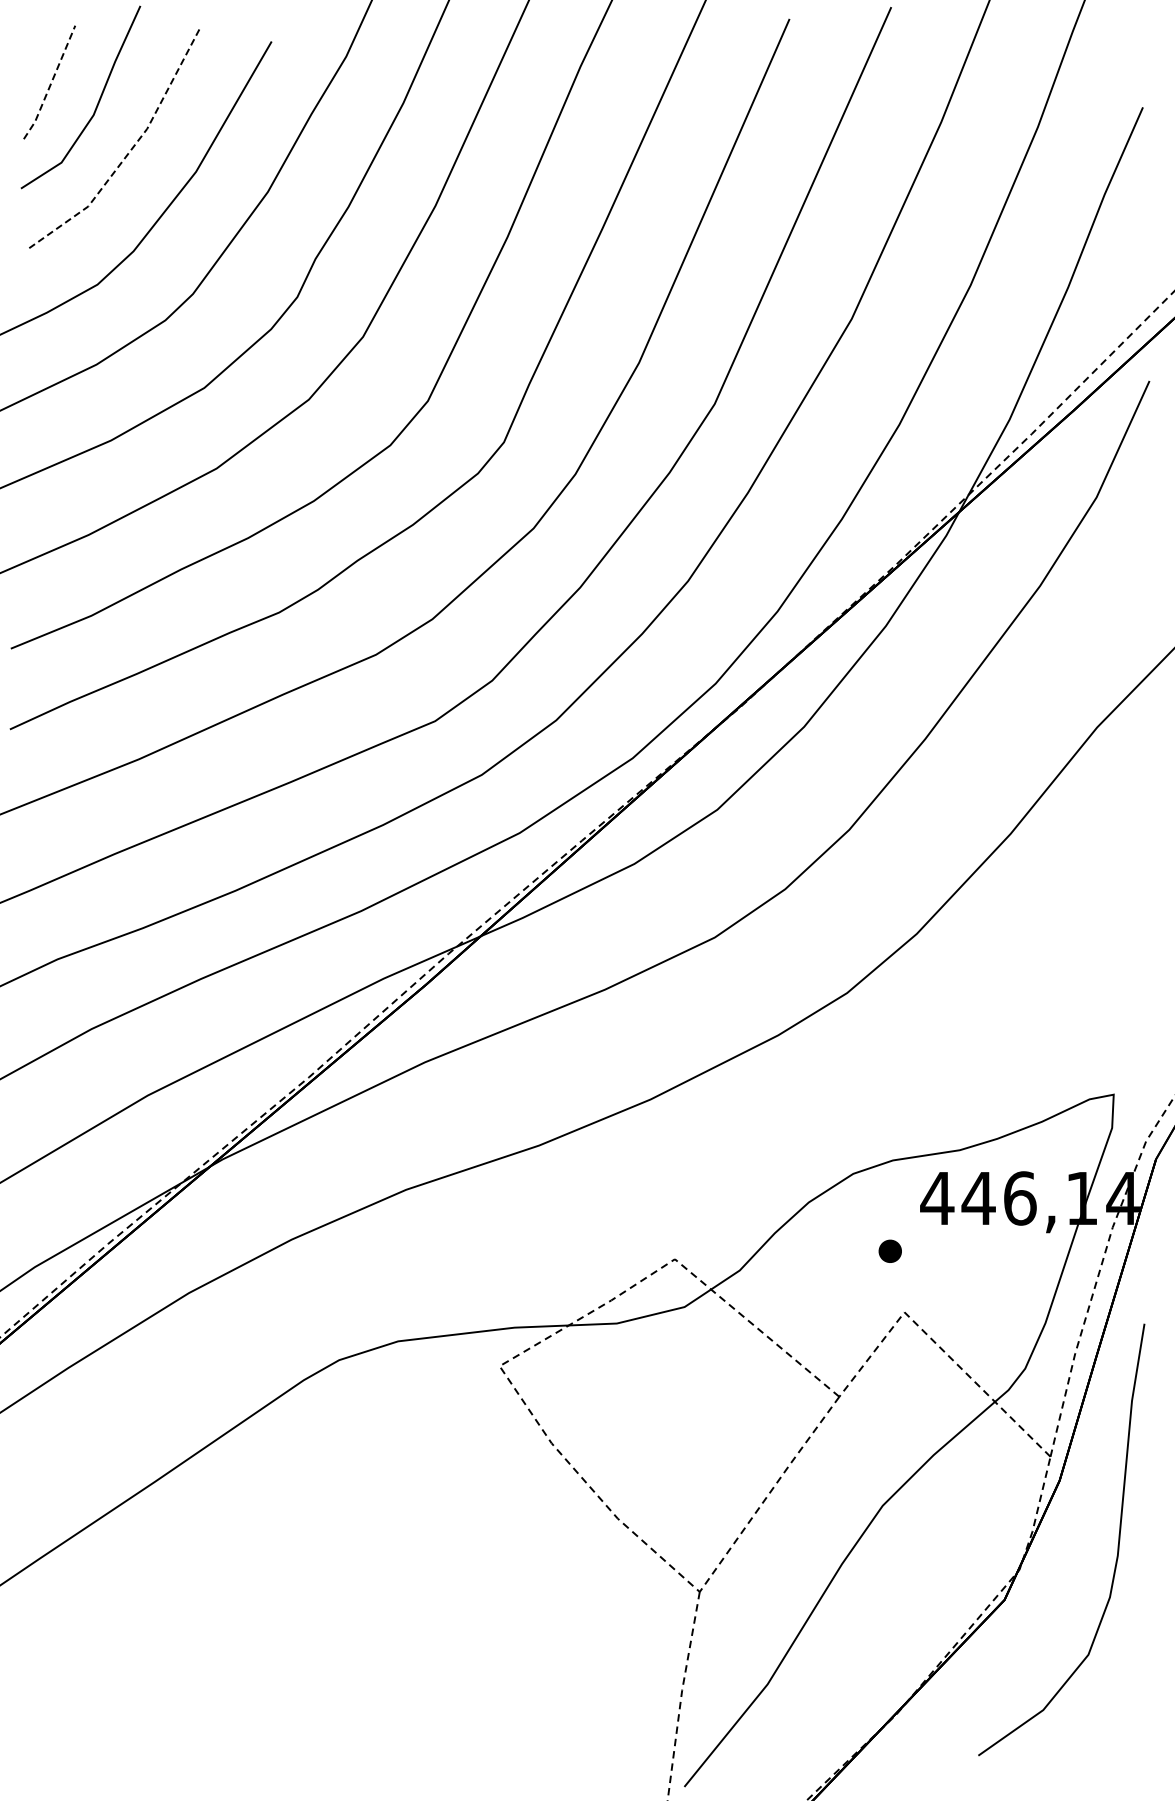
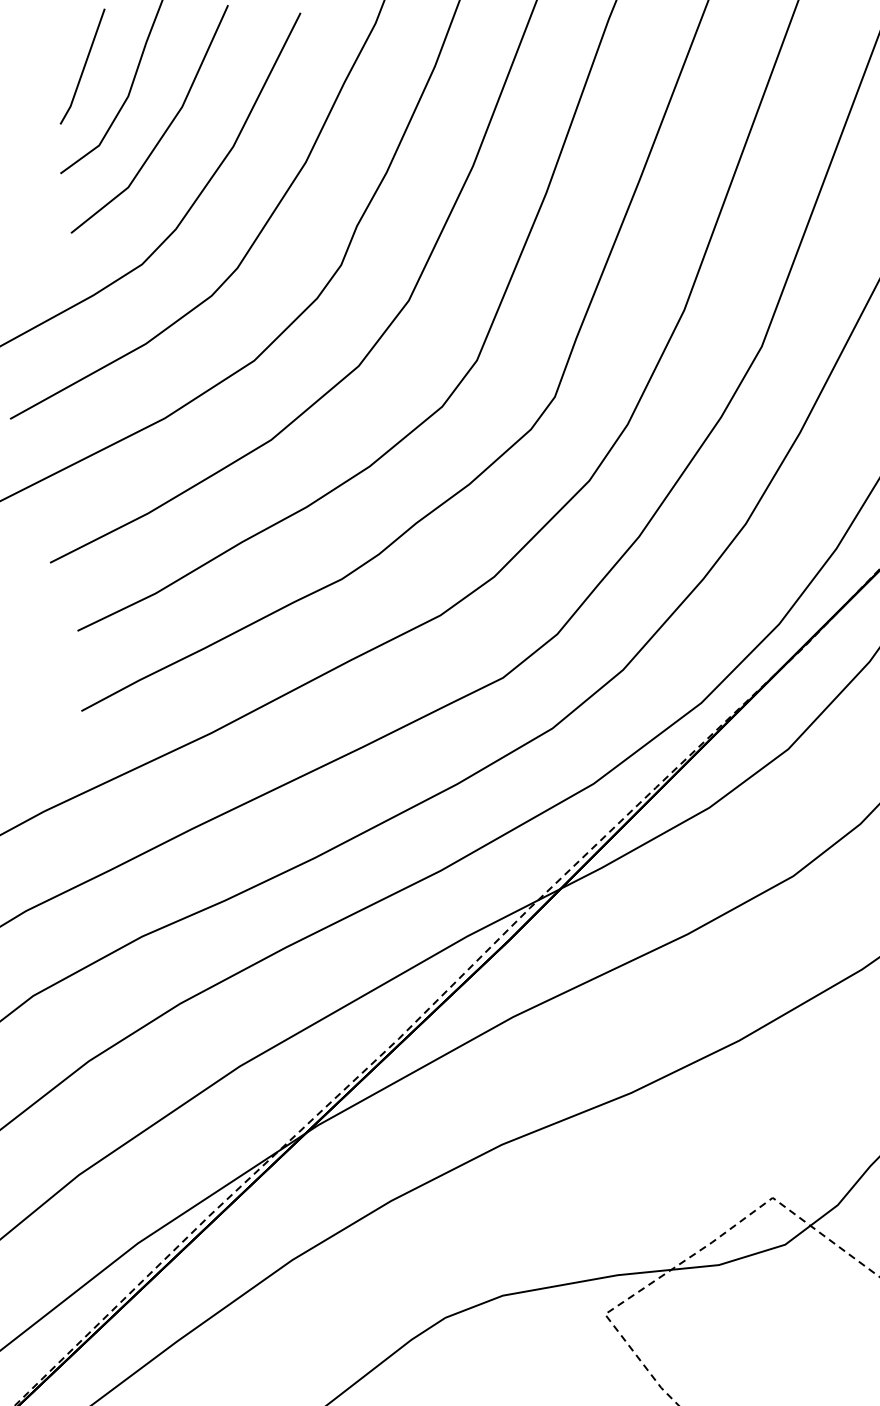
line: (51, 83) -> (84, 67), dashed -> solid
line: (129, 152) -> (166, 131), dashed -> solid

